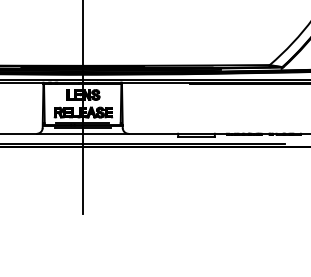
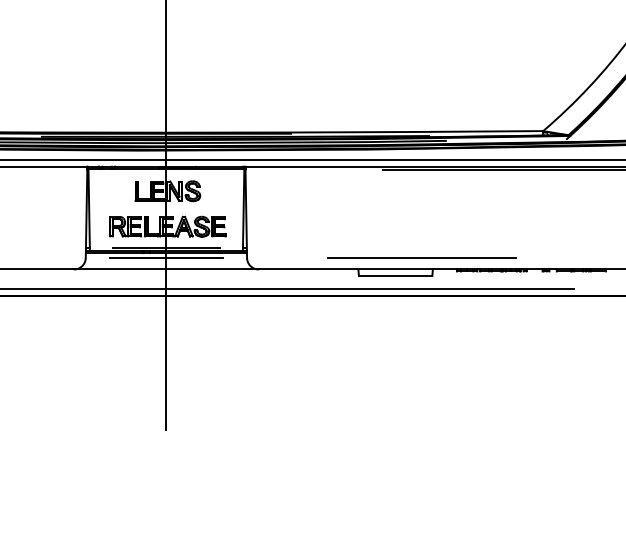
line: (209, 128) -> (421, 258), added

